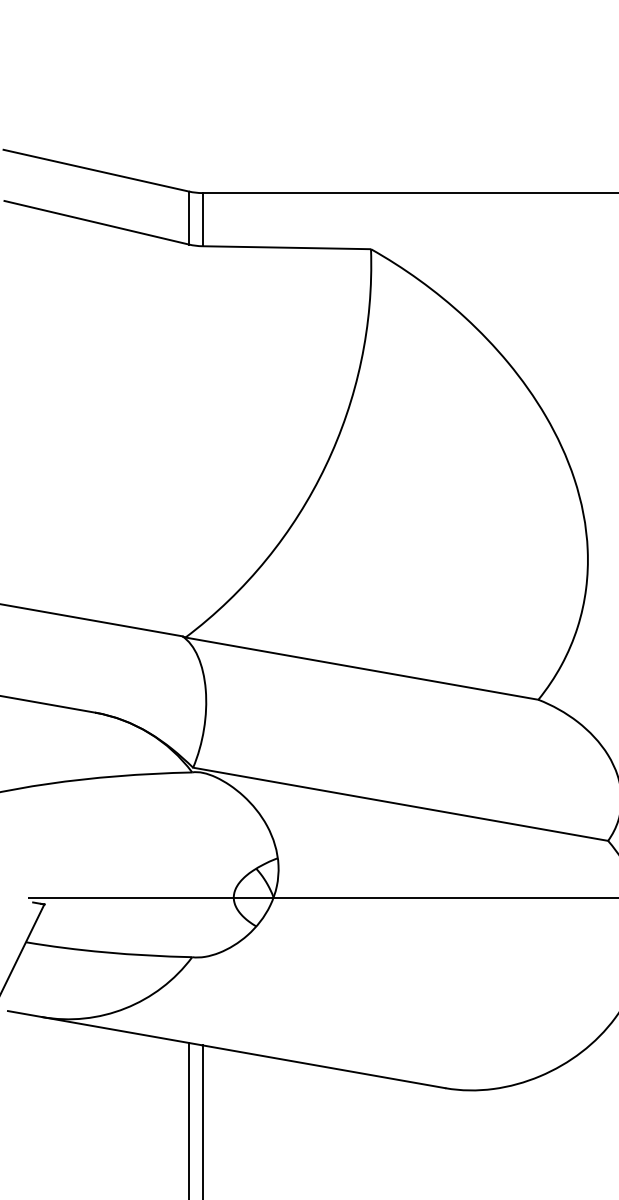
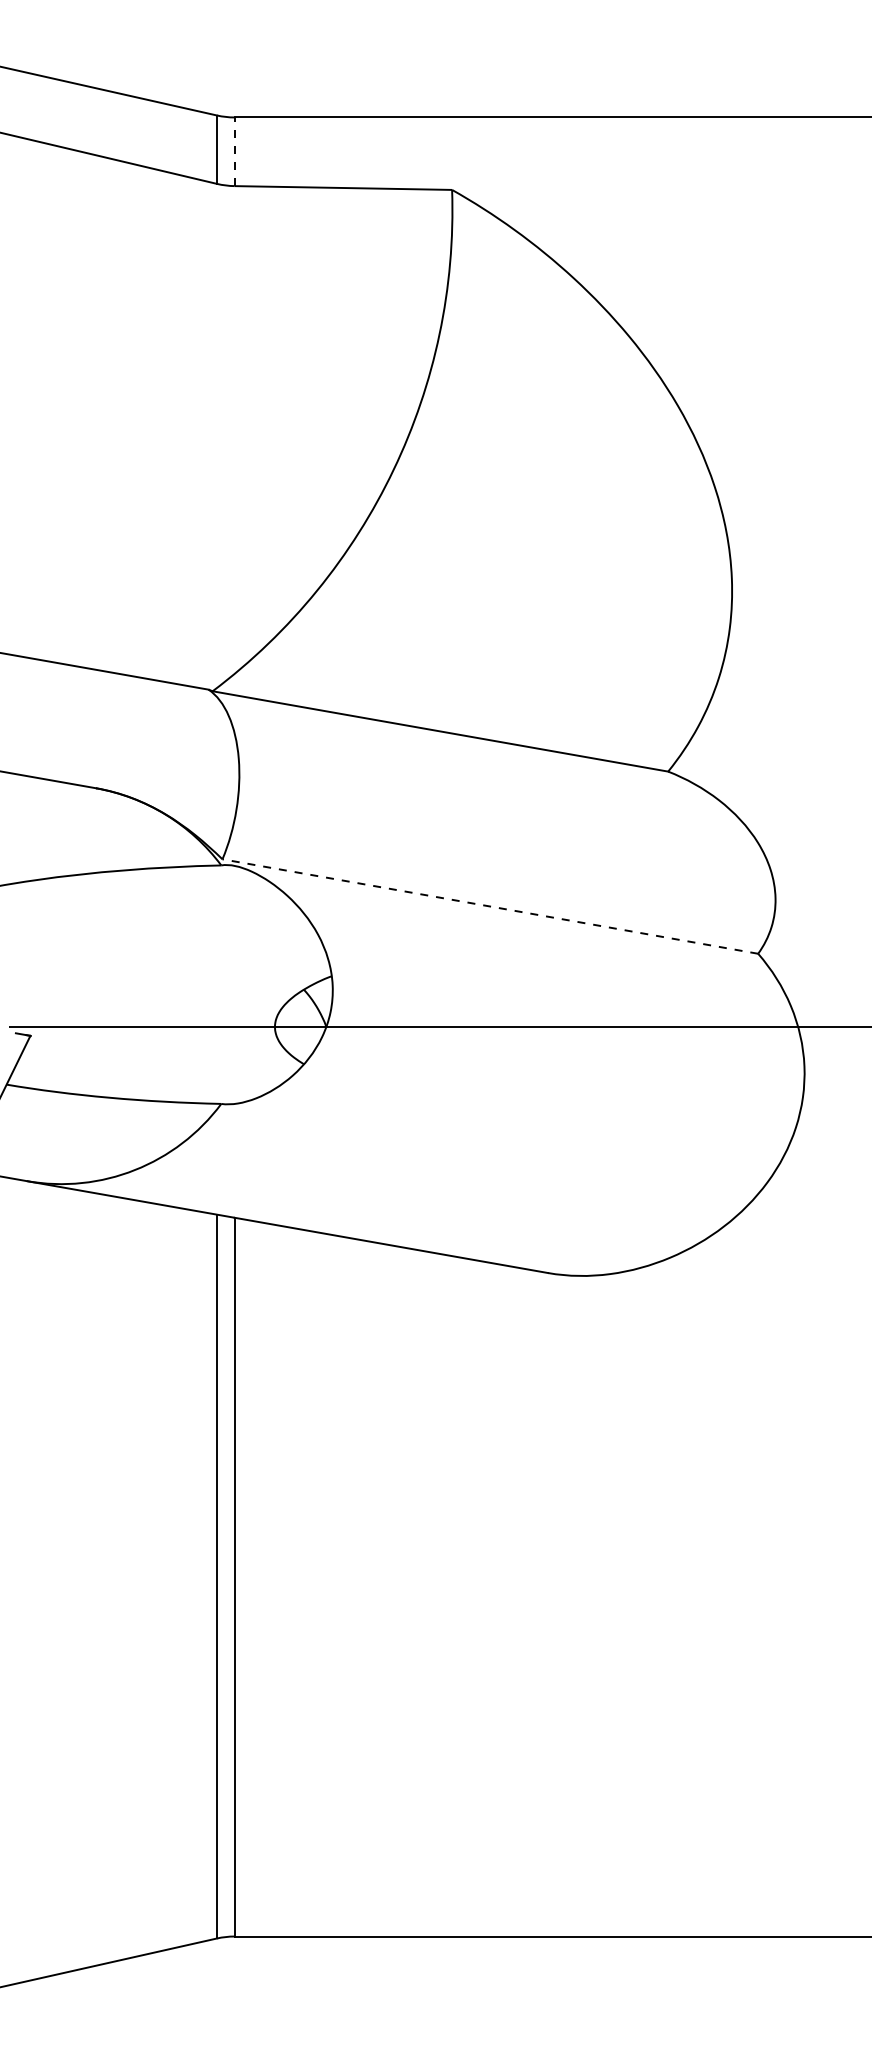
line: (202, 219) -> (234, 151), solid -> dashed
line: (400, 804) -> (490, 906), solid -> dashed

